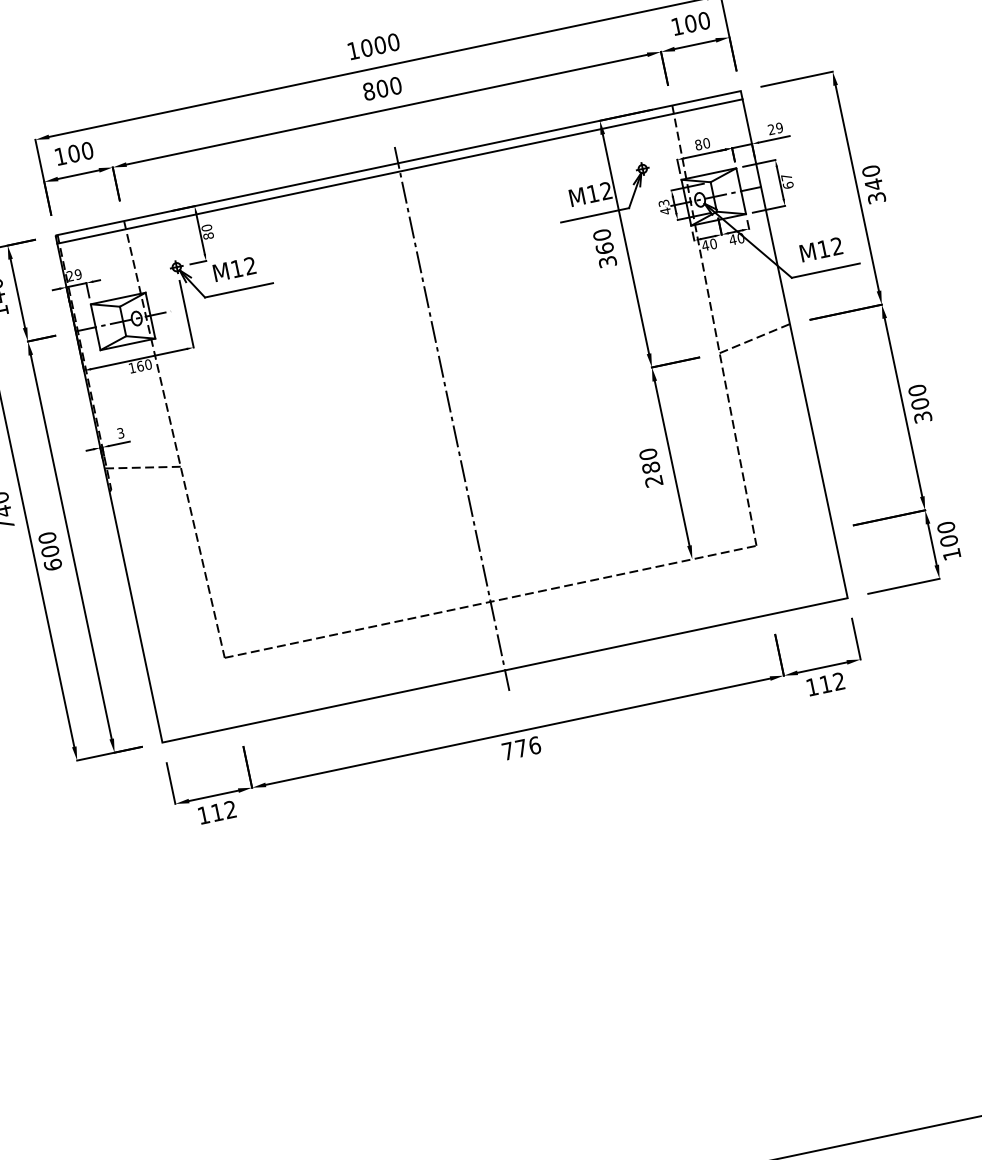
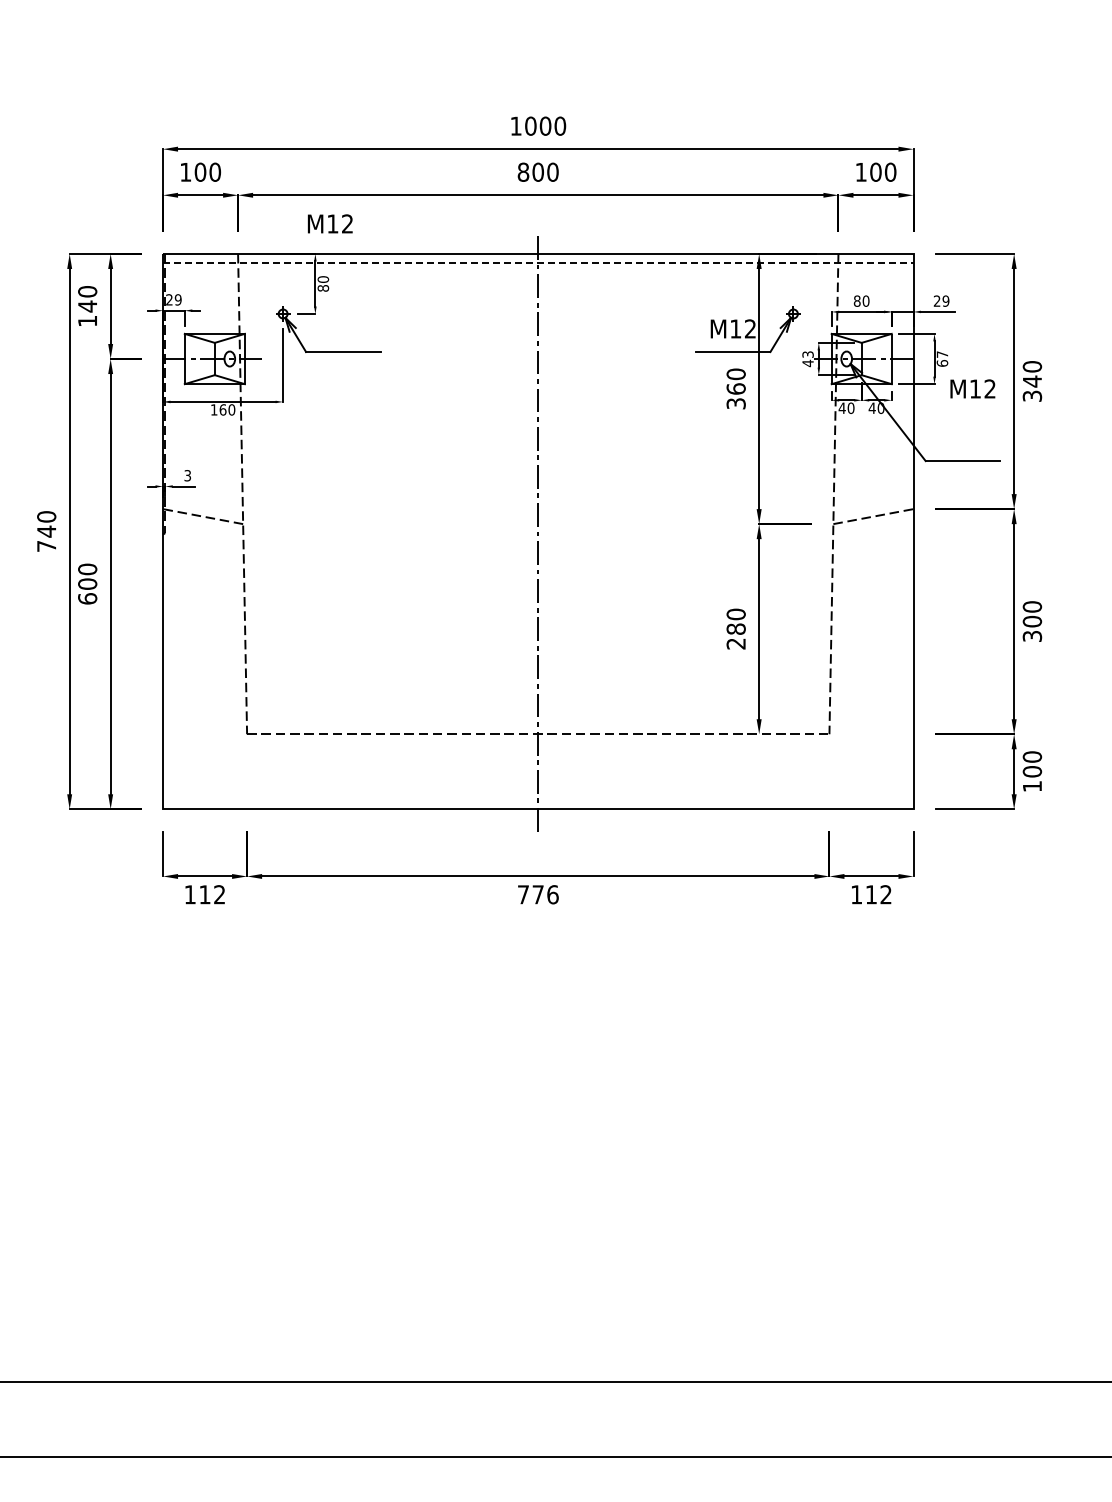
line: (400, 171) -> (538, 262), solid -> dashed
text: (820, 249) -> (972, 388), moved
text: (233, 269) -> (329, 223), moved

